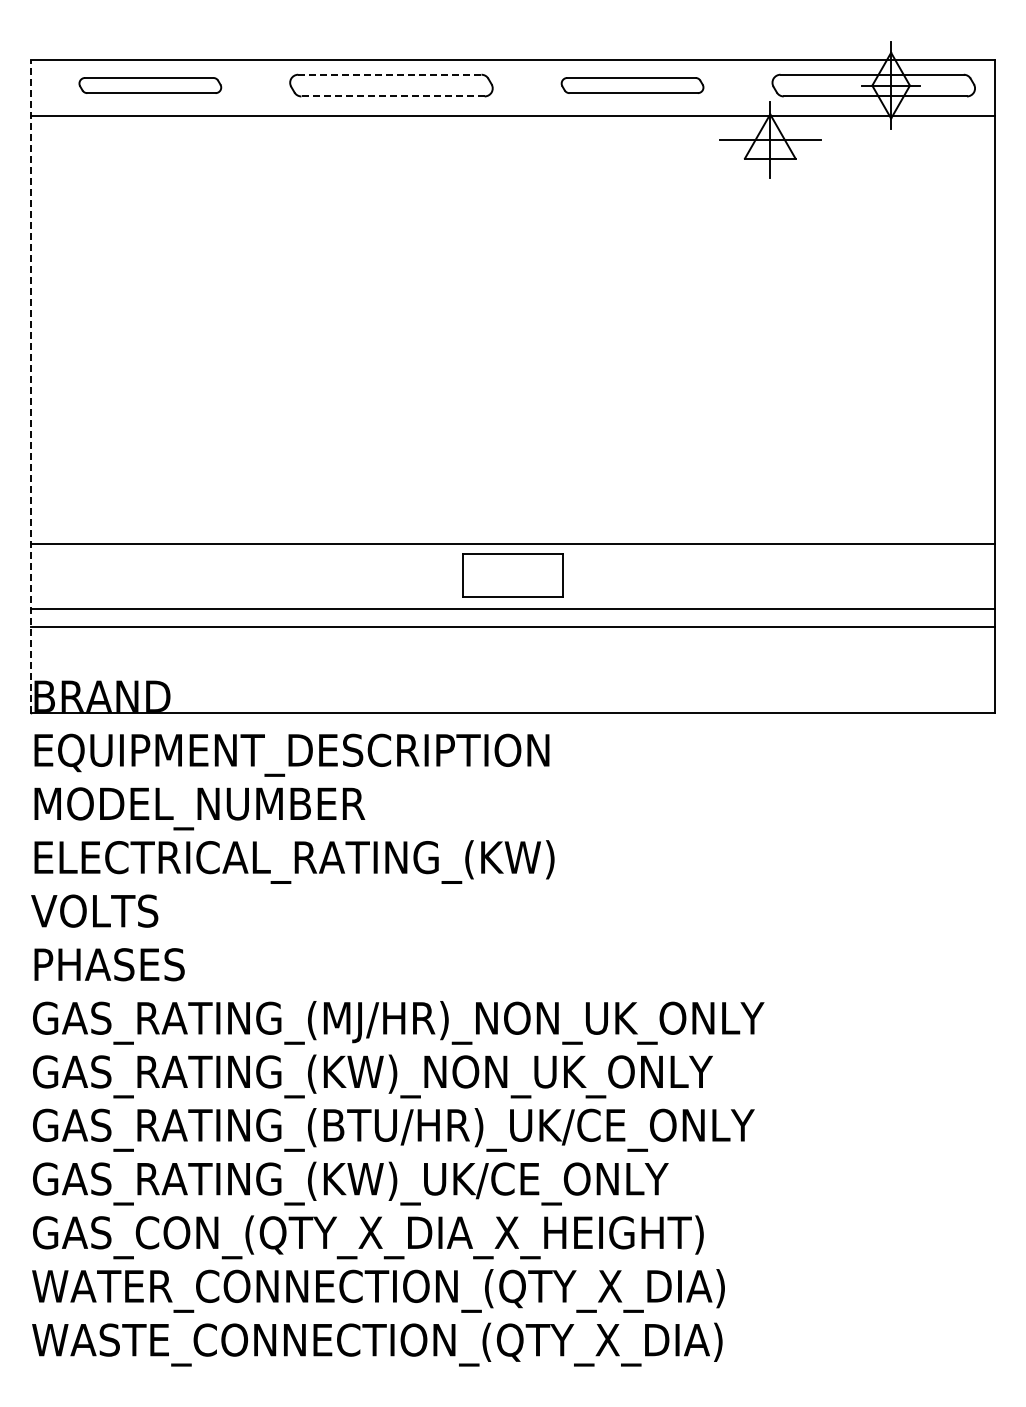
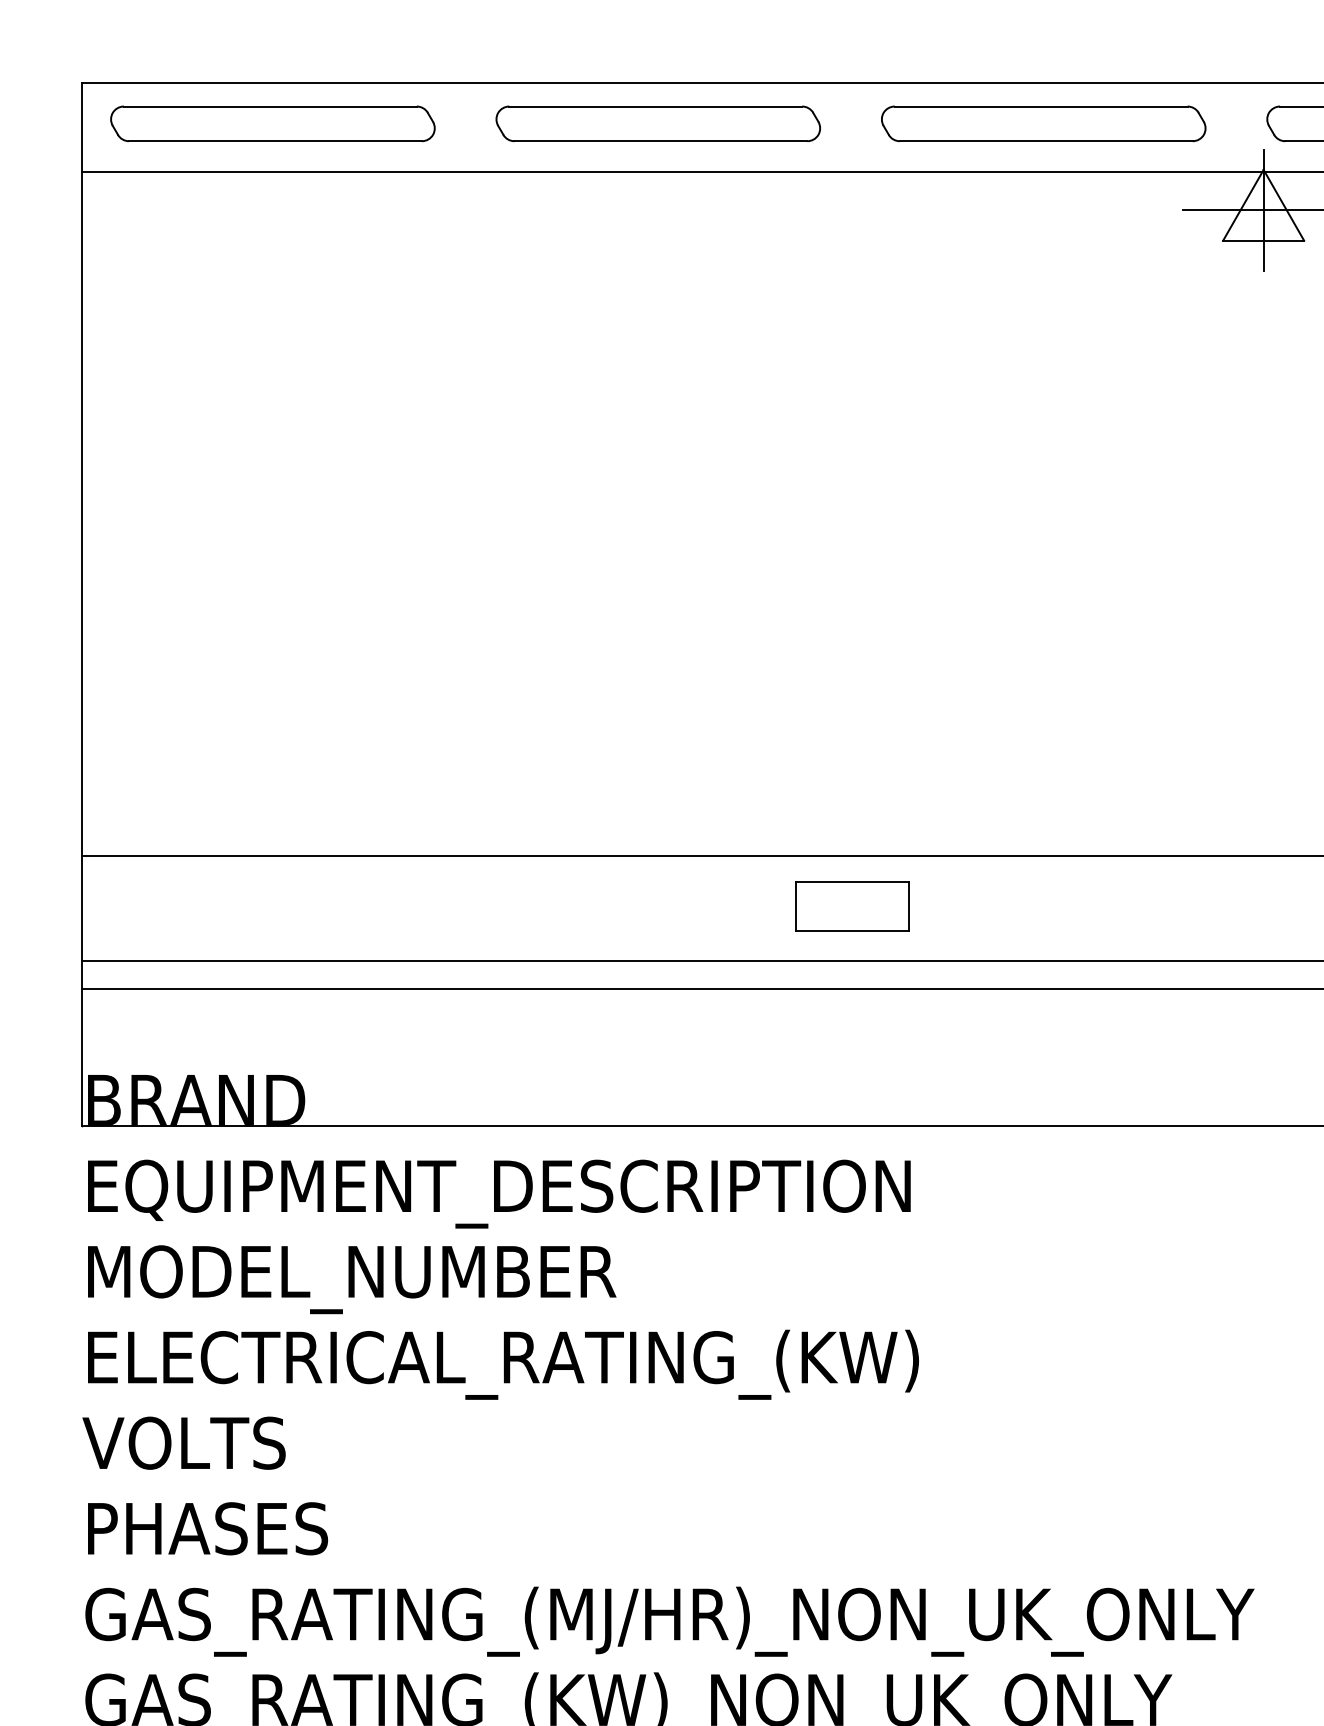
line: (389, 74) -> (655, 106), dashed -> solid
part: (150, 85) -> (273, 123), size x1.43
part: (632, 85) -> (1043, 123), size x1.43
line: (393, 96) -> (661, 141), dashed -> solid
line: (30, 385) -> (81, 603), dashed -> solid
part: (512, 575) -> (851, 906), size x0.71

